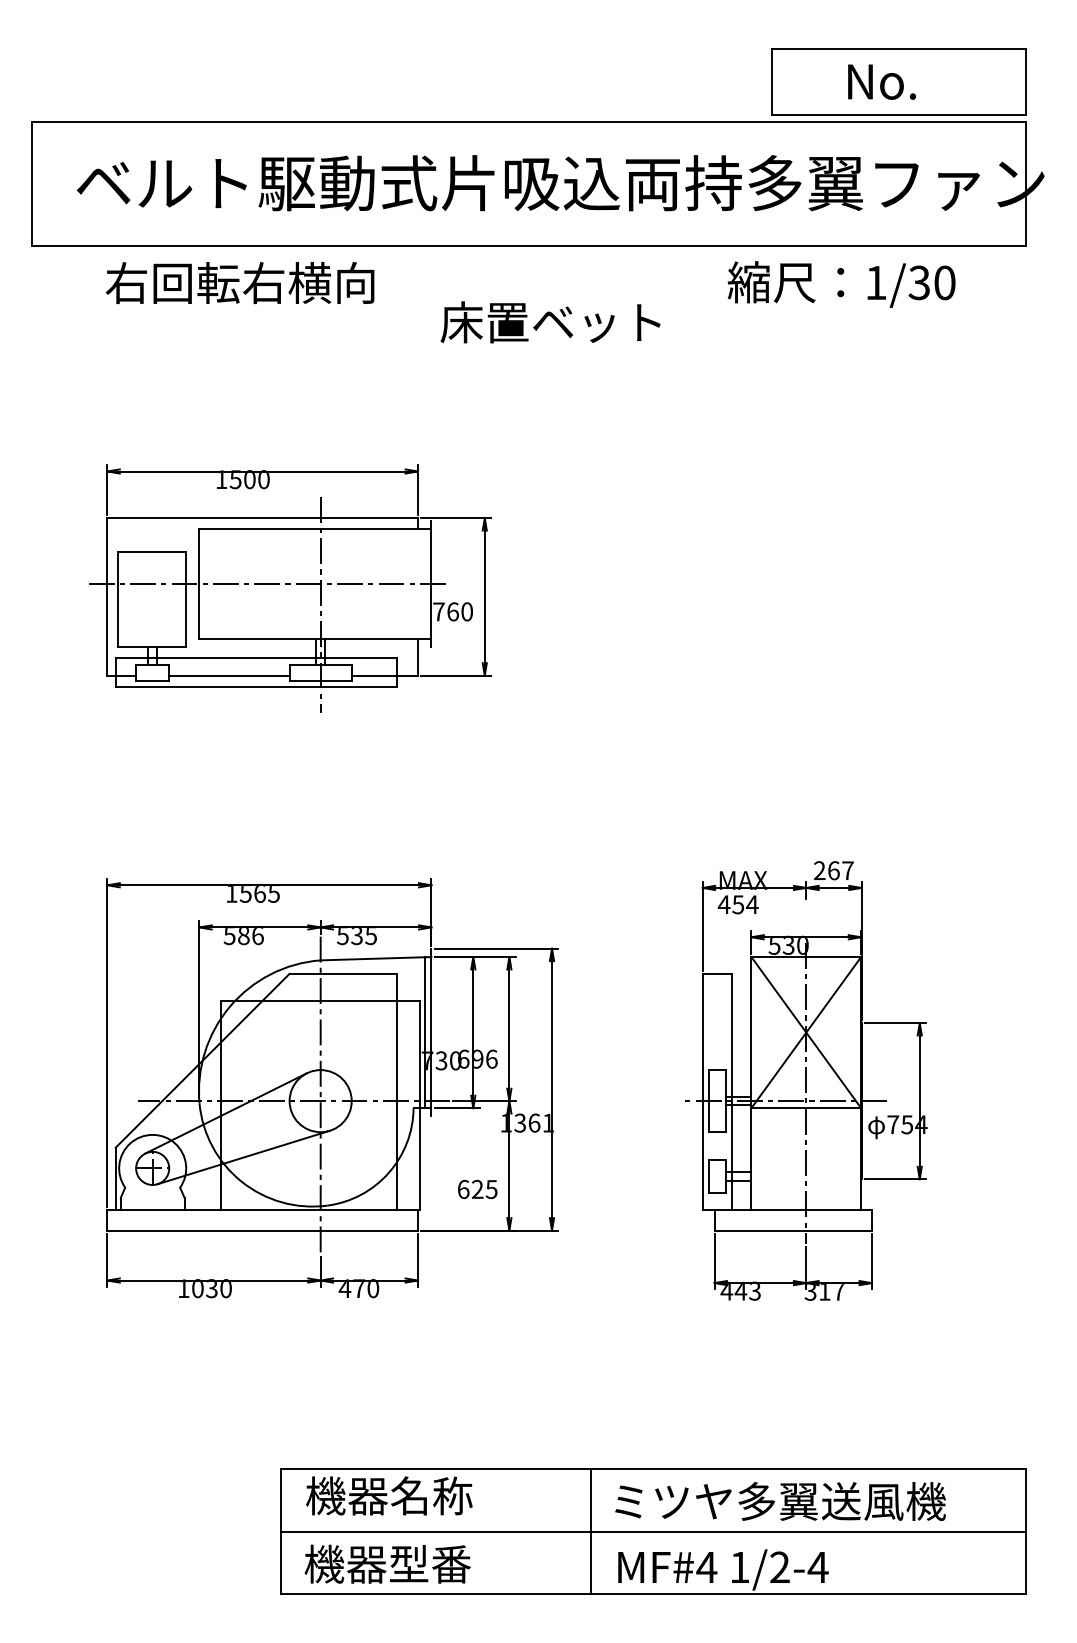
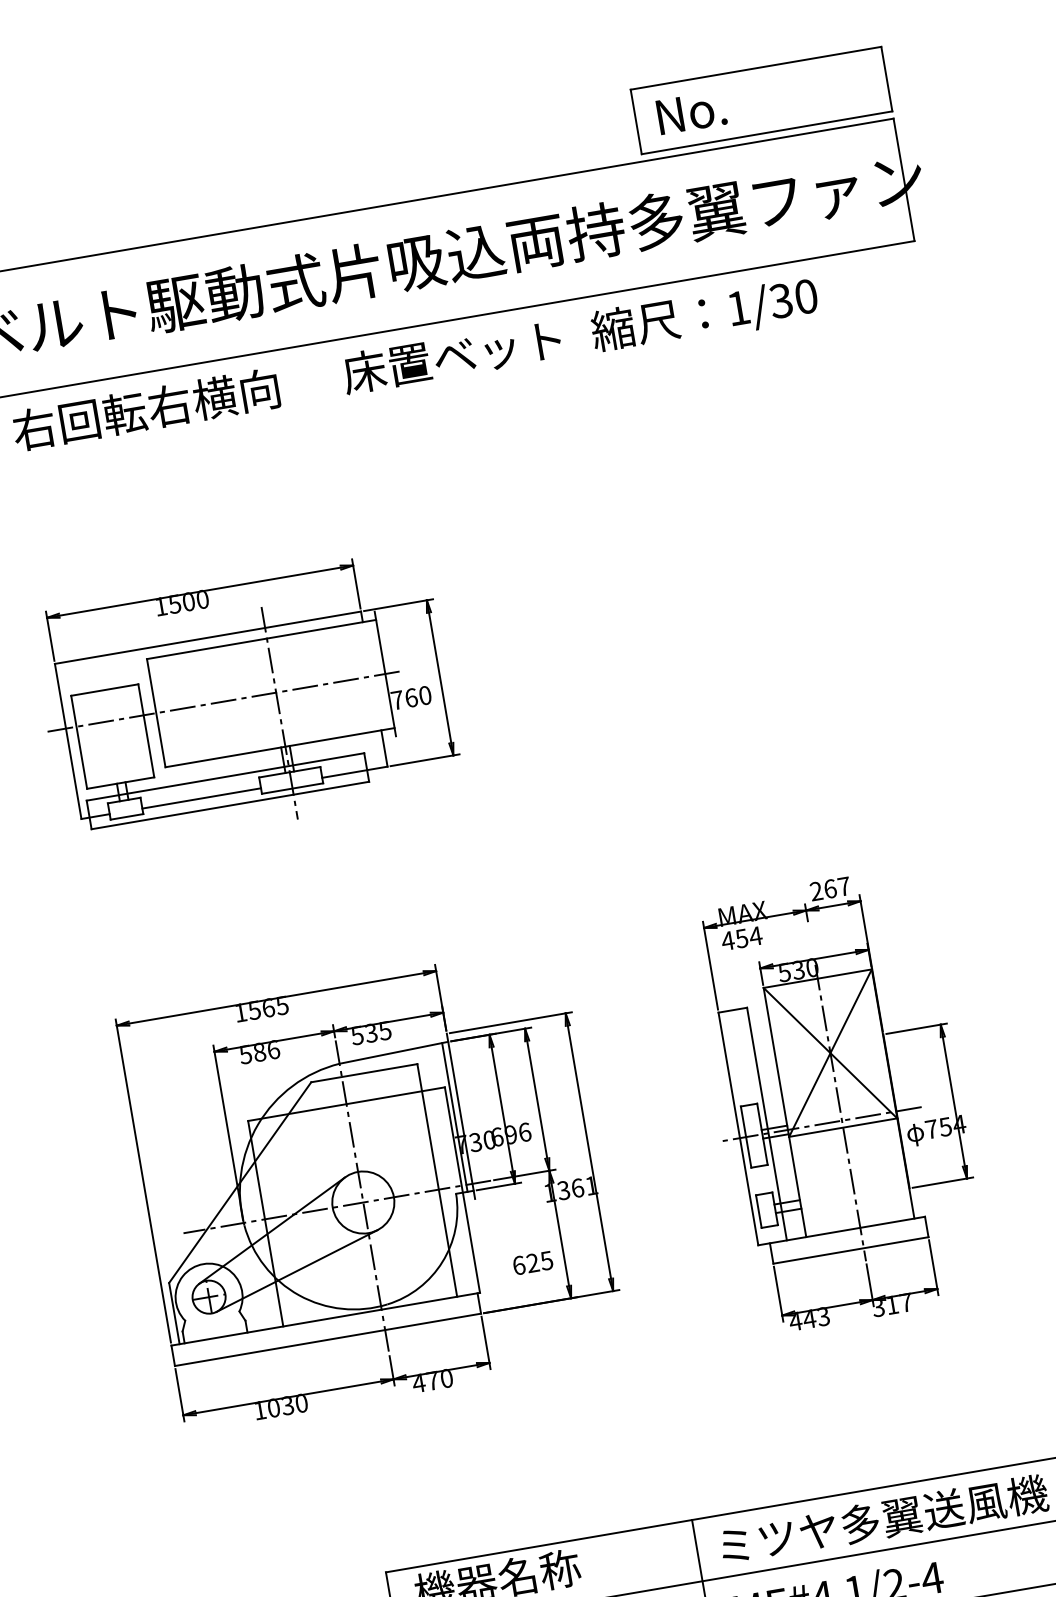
text: (881, 81) -> (691, 112), moved
text: (841, 284) -> (704, 315), moved
text: (550, 322) -> (451, 356), moved

